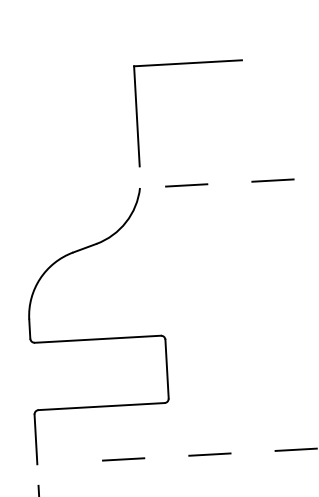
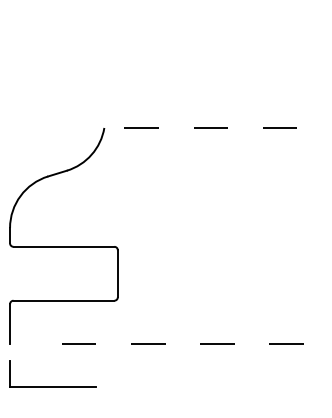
part: (187, 64) -> (147, 31), removed

